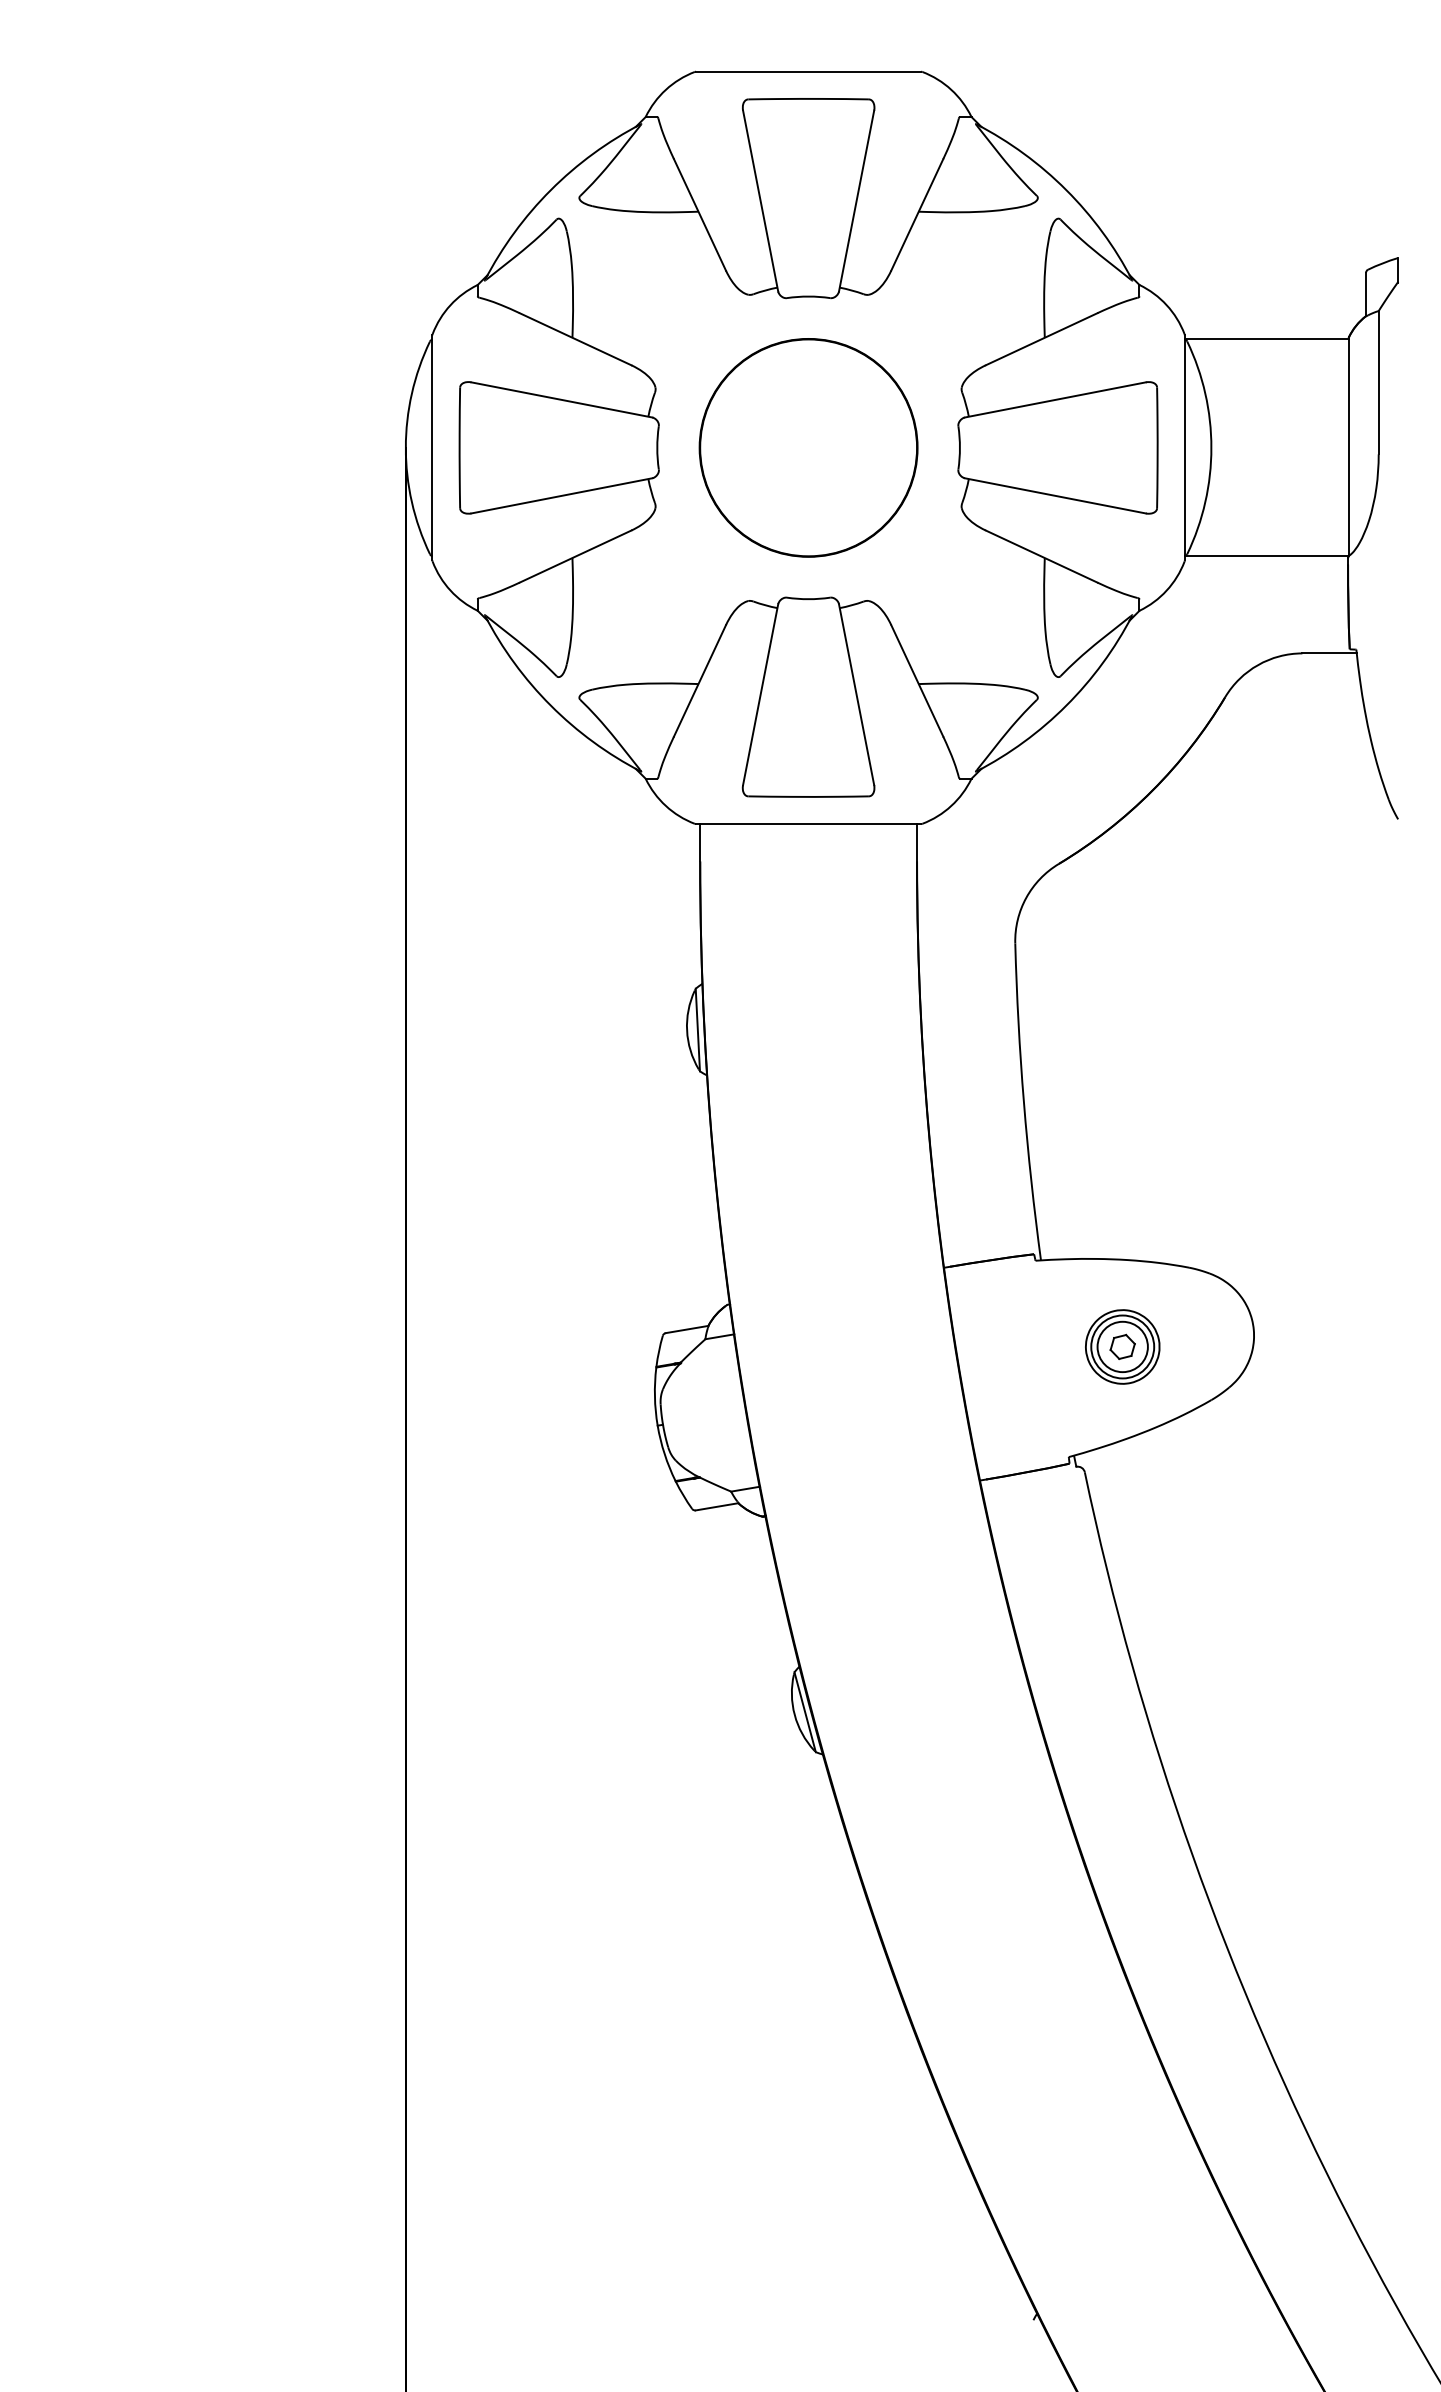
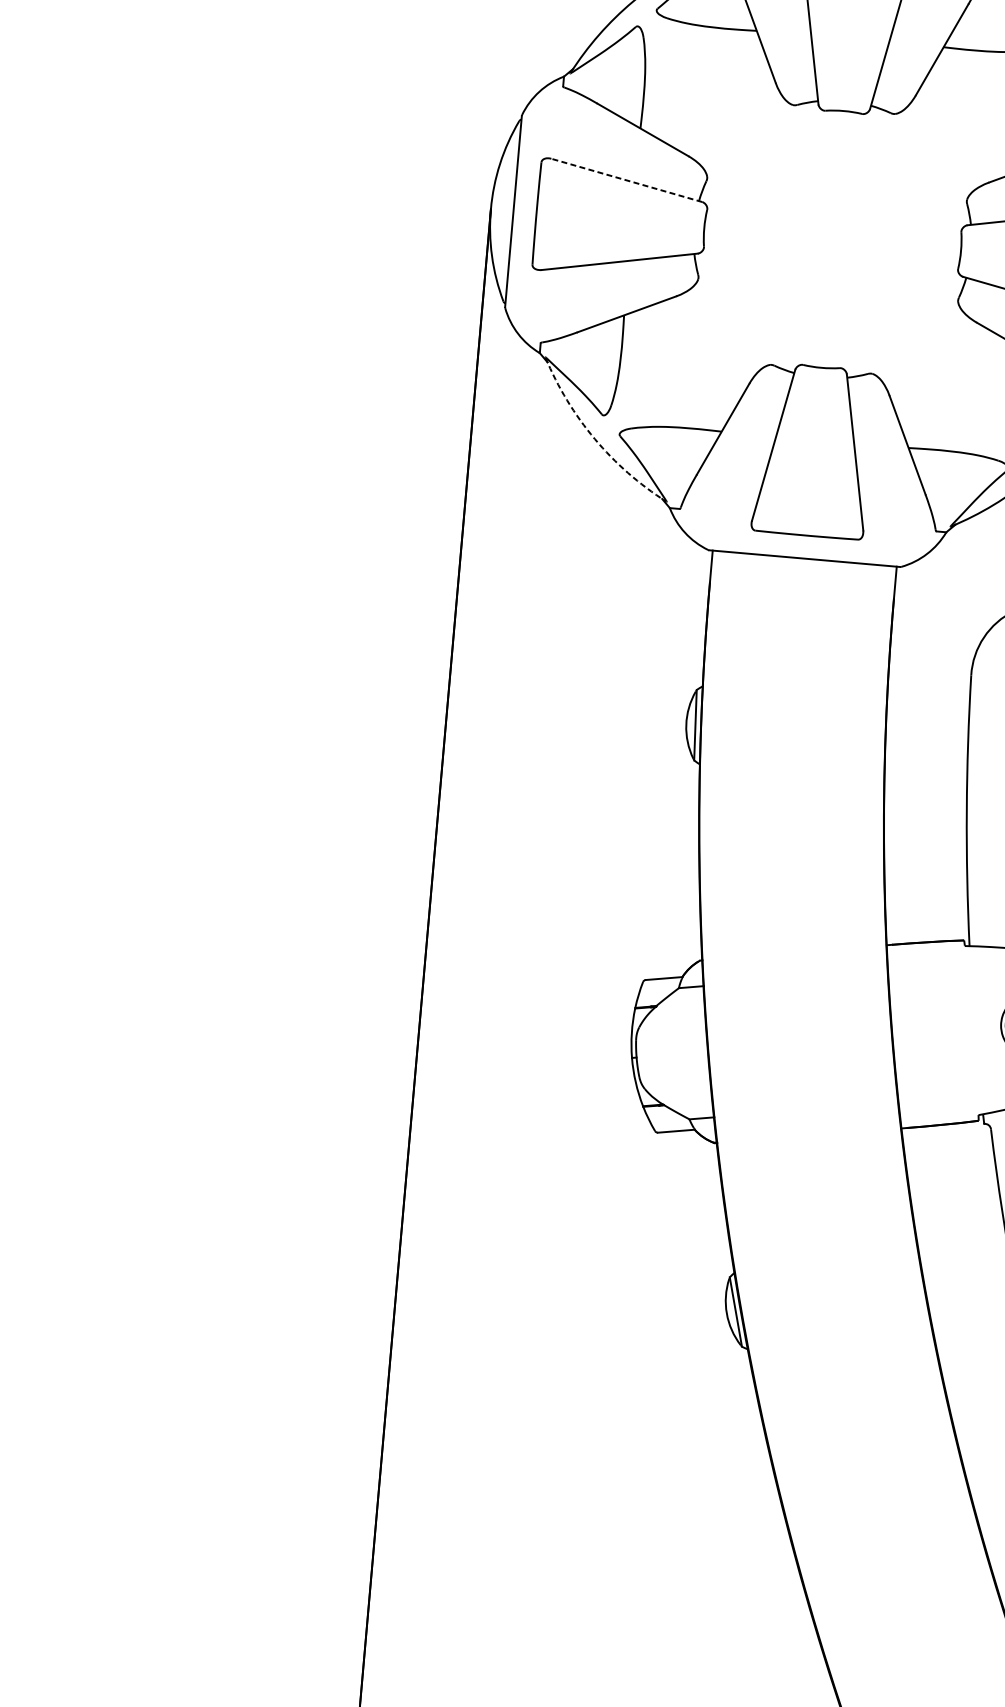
line: (561, 399) -> (626, 180), solid -> dashed
part: (808, 447) -> (832, 239), removed
arc: (550, 705) -> (594, 438), solid -> dashed

